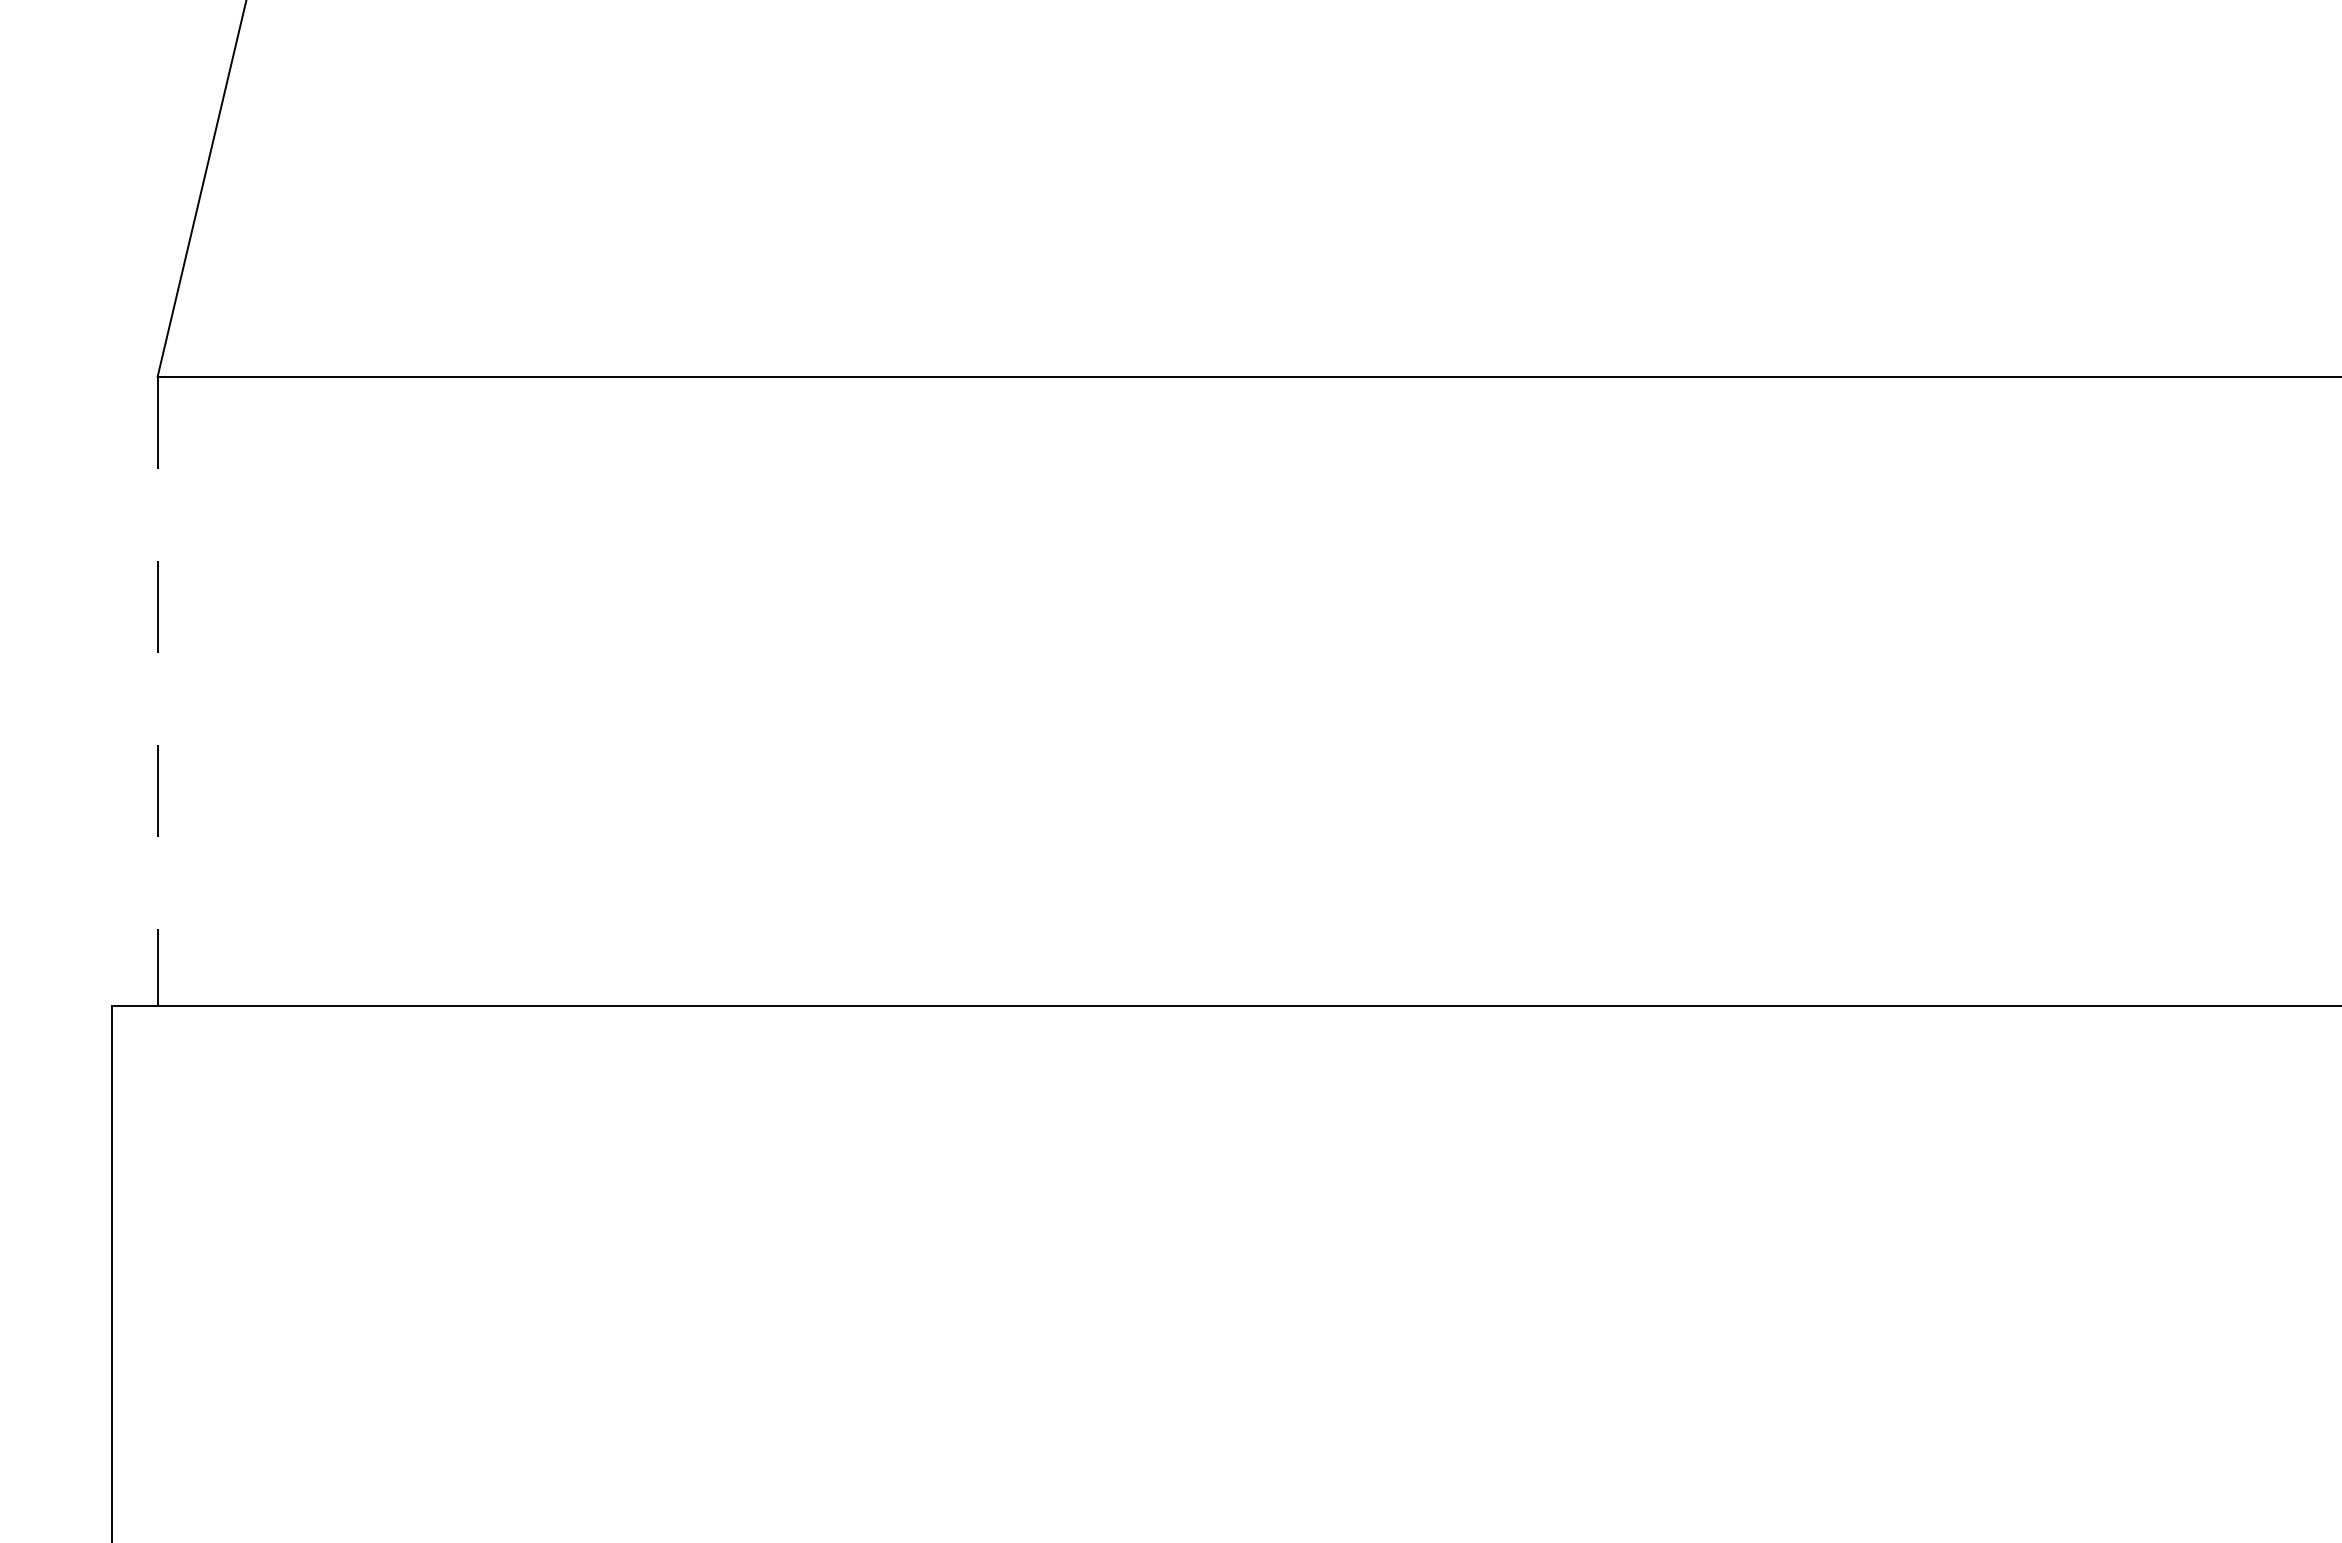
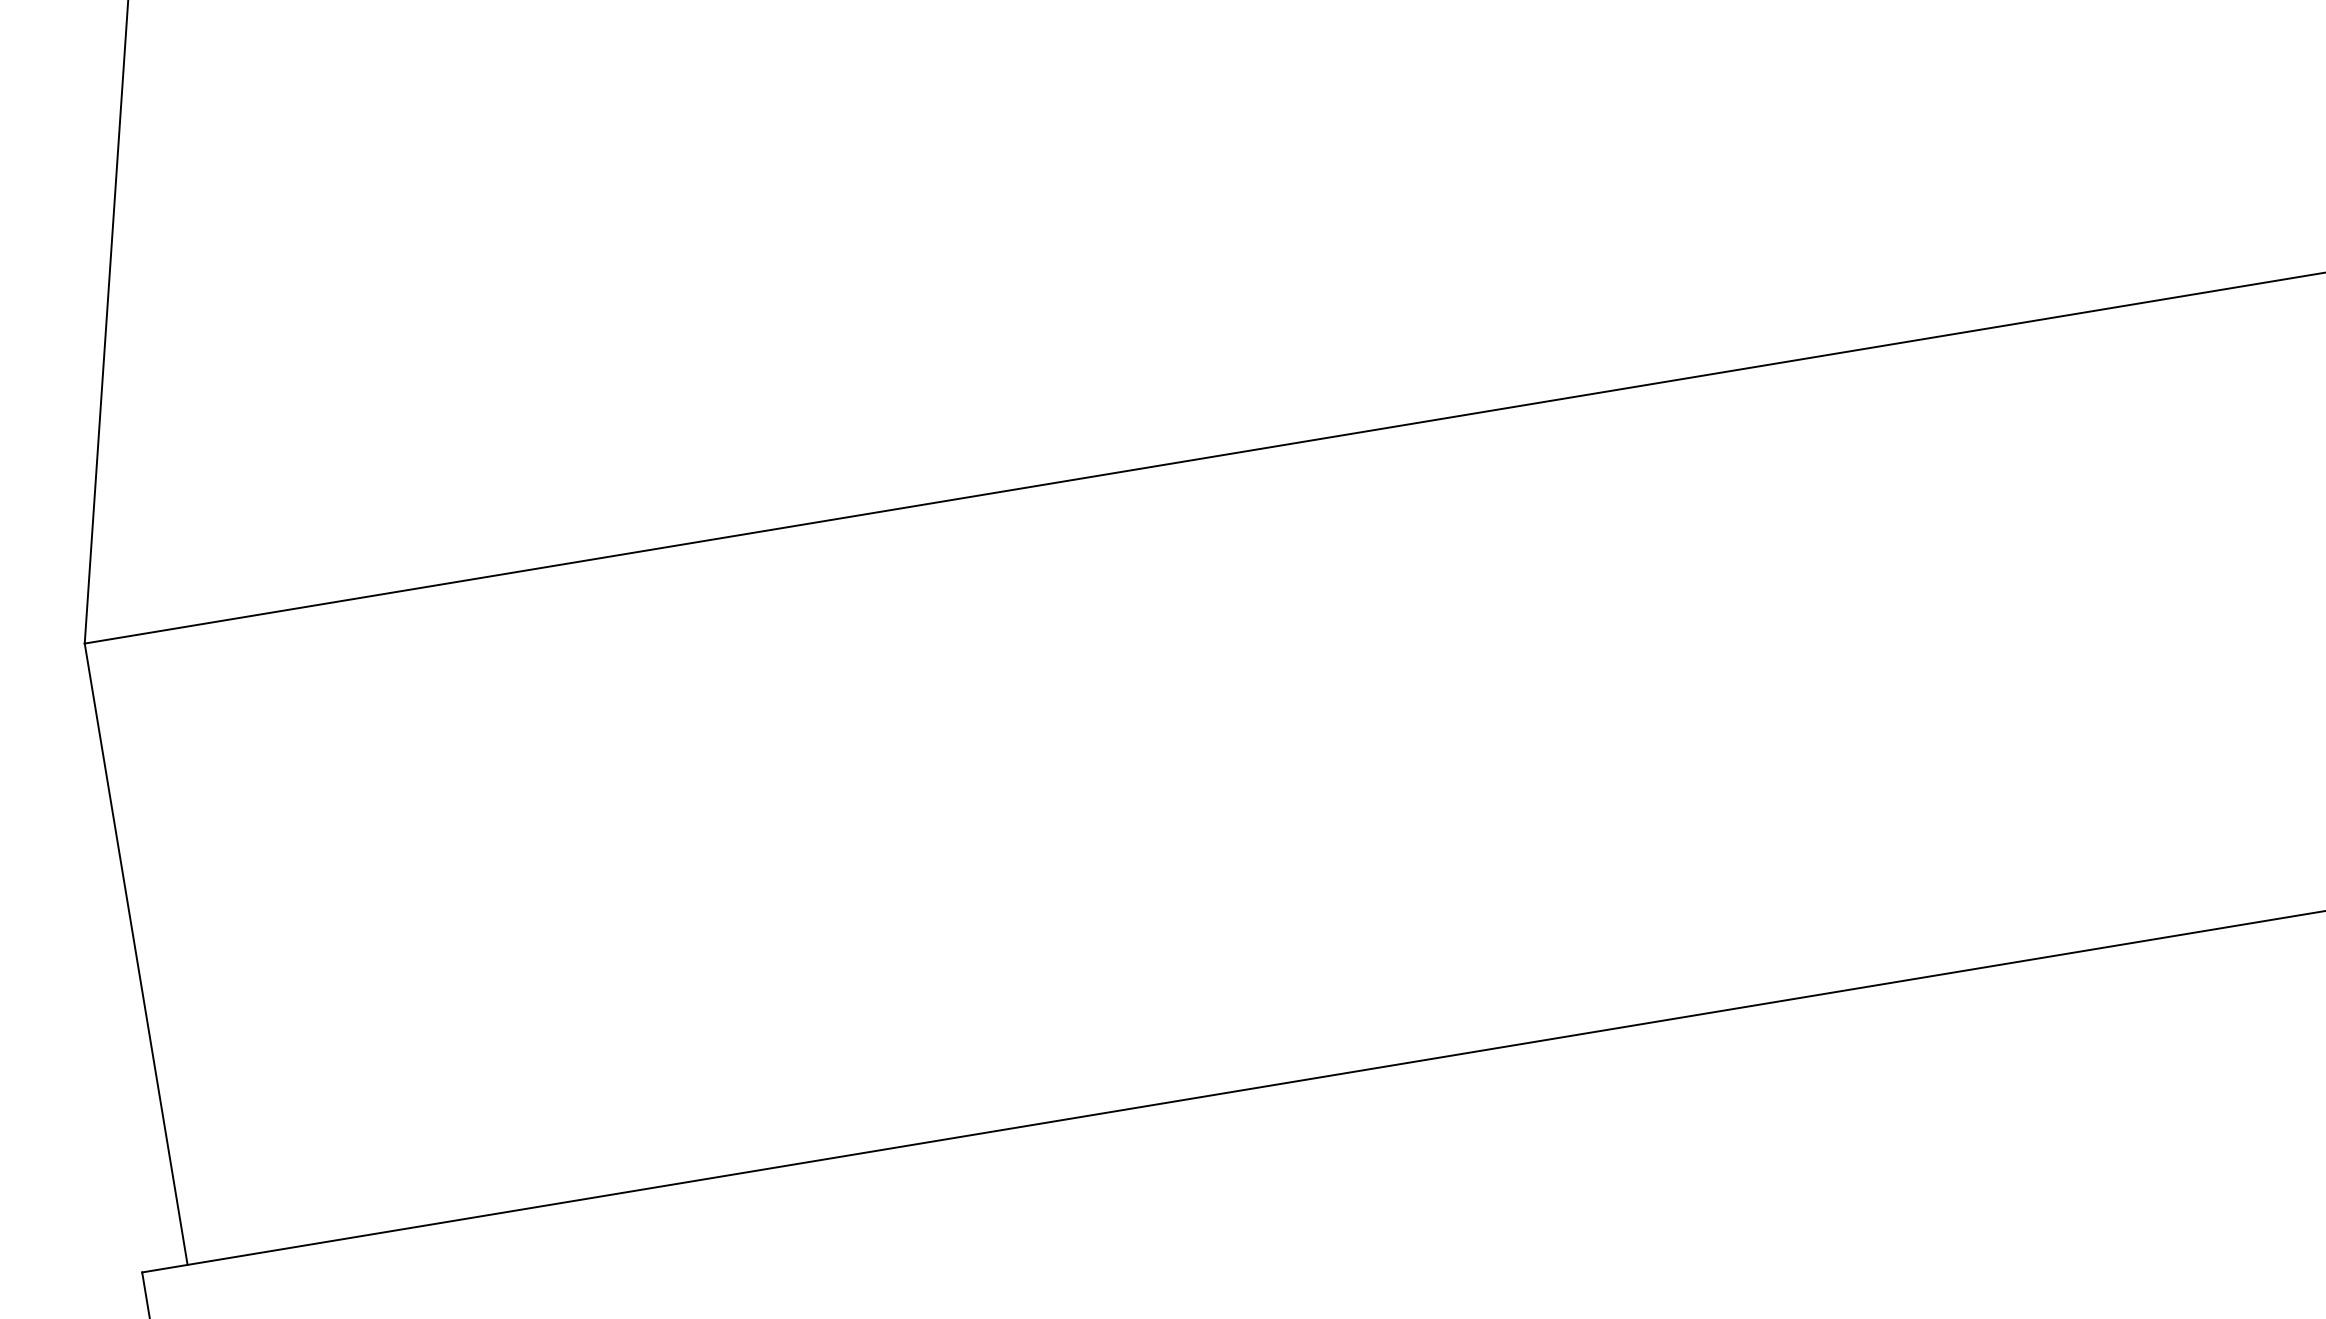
line: (157, 691) -> (135, 954), dashed -> solid

